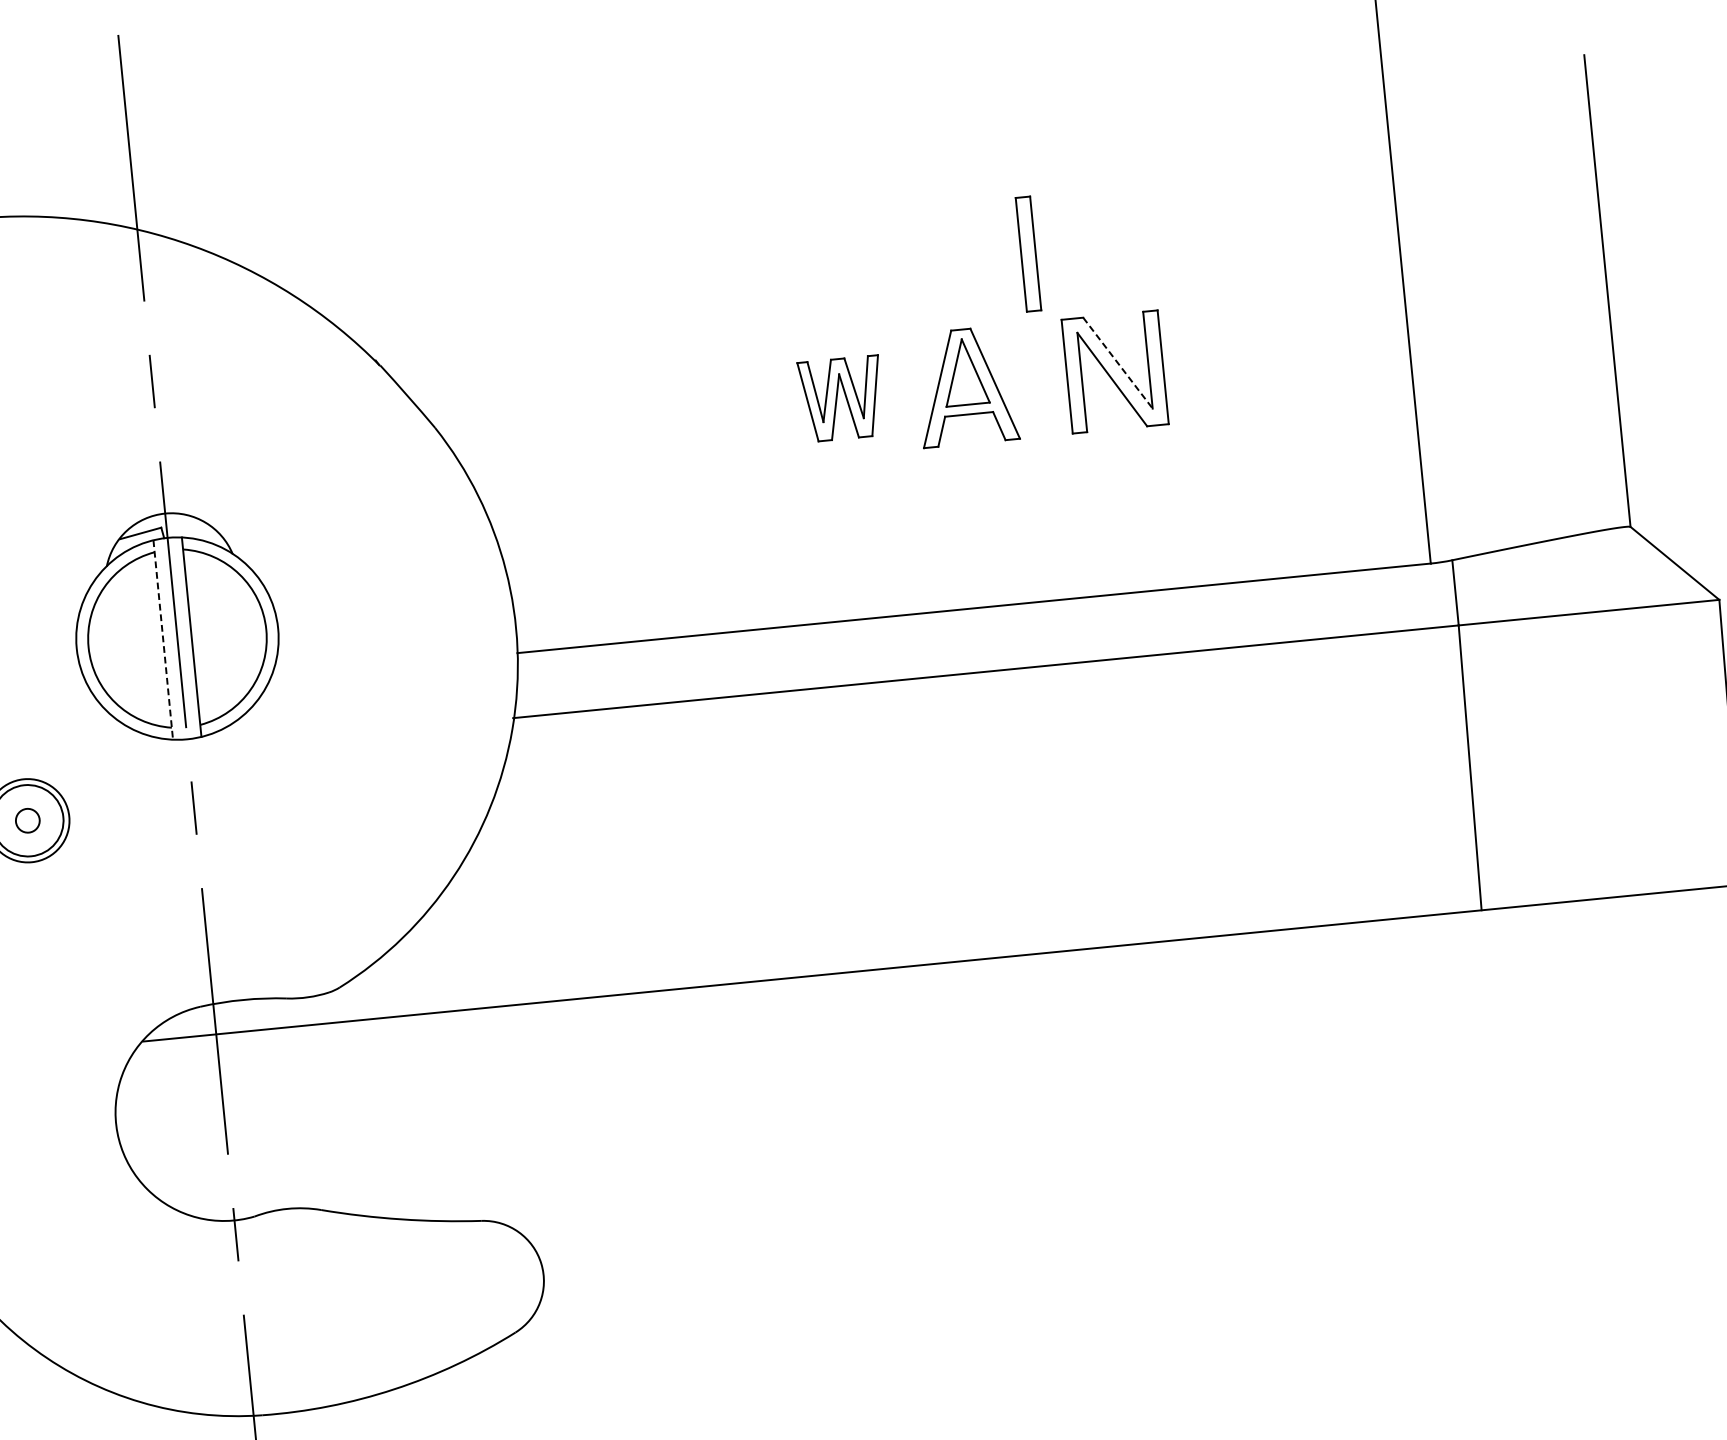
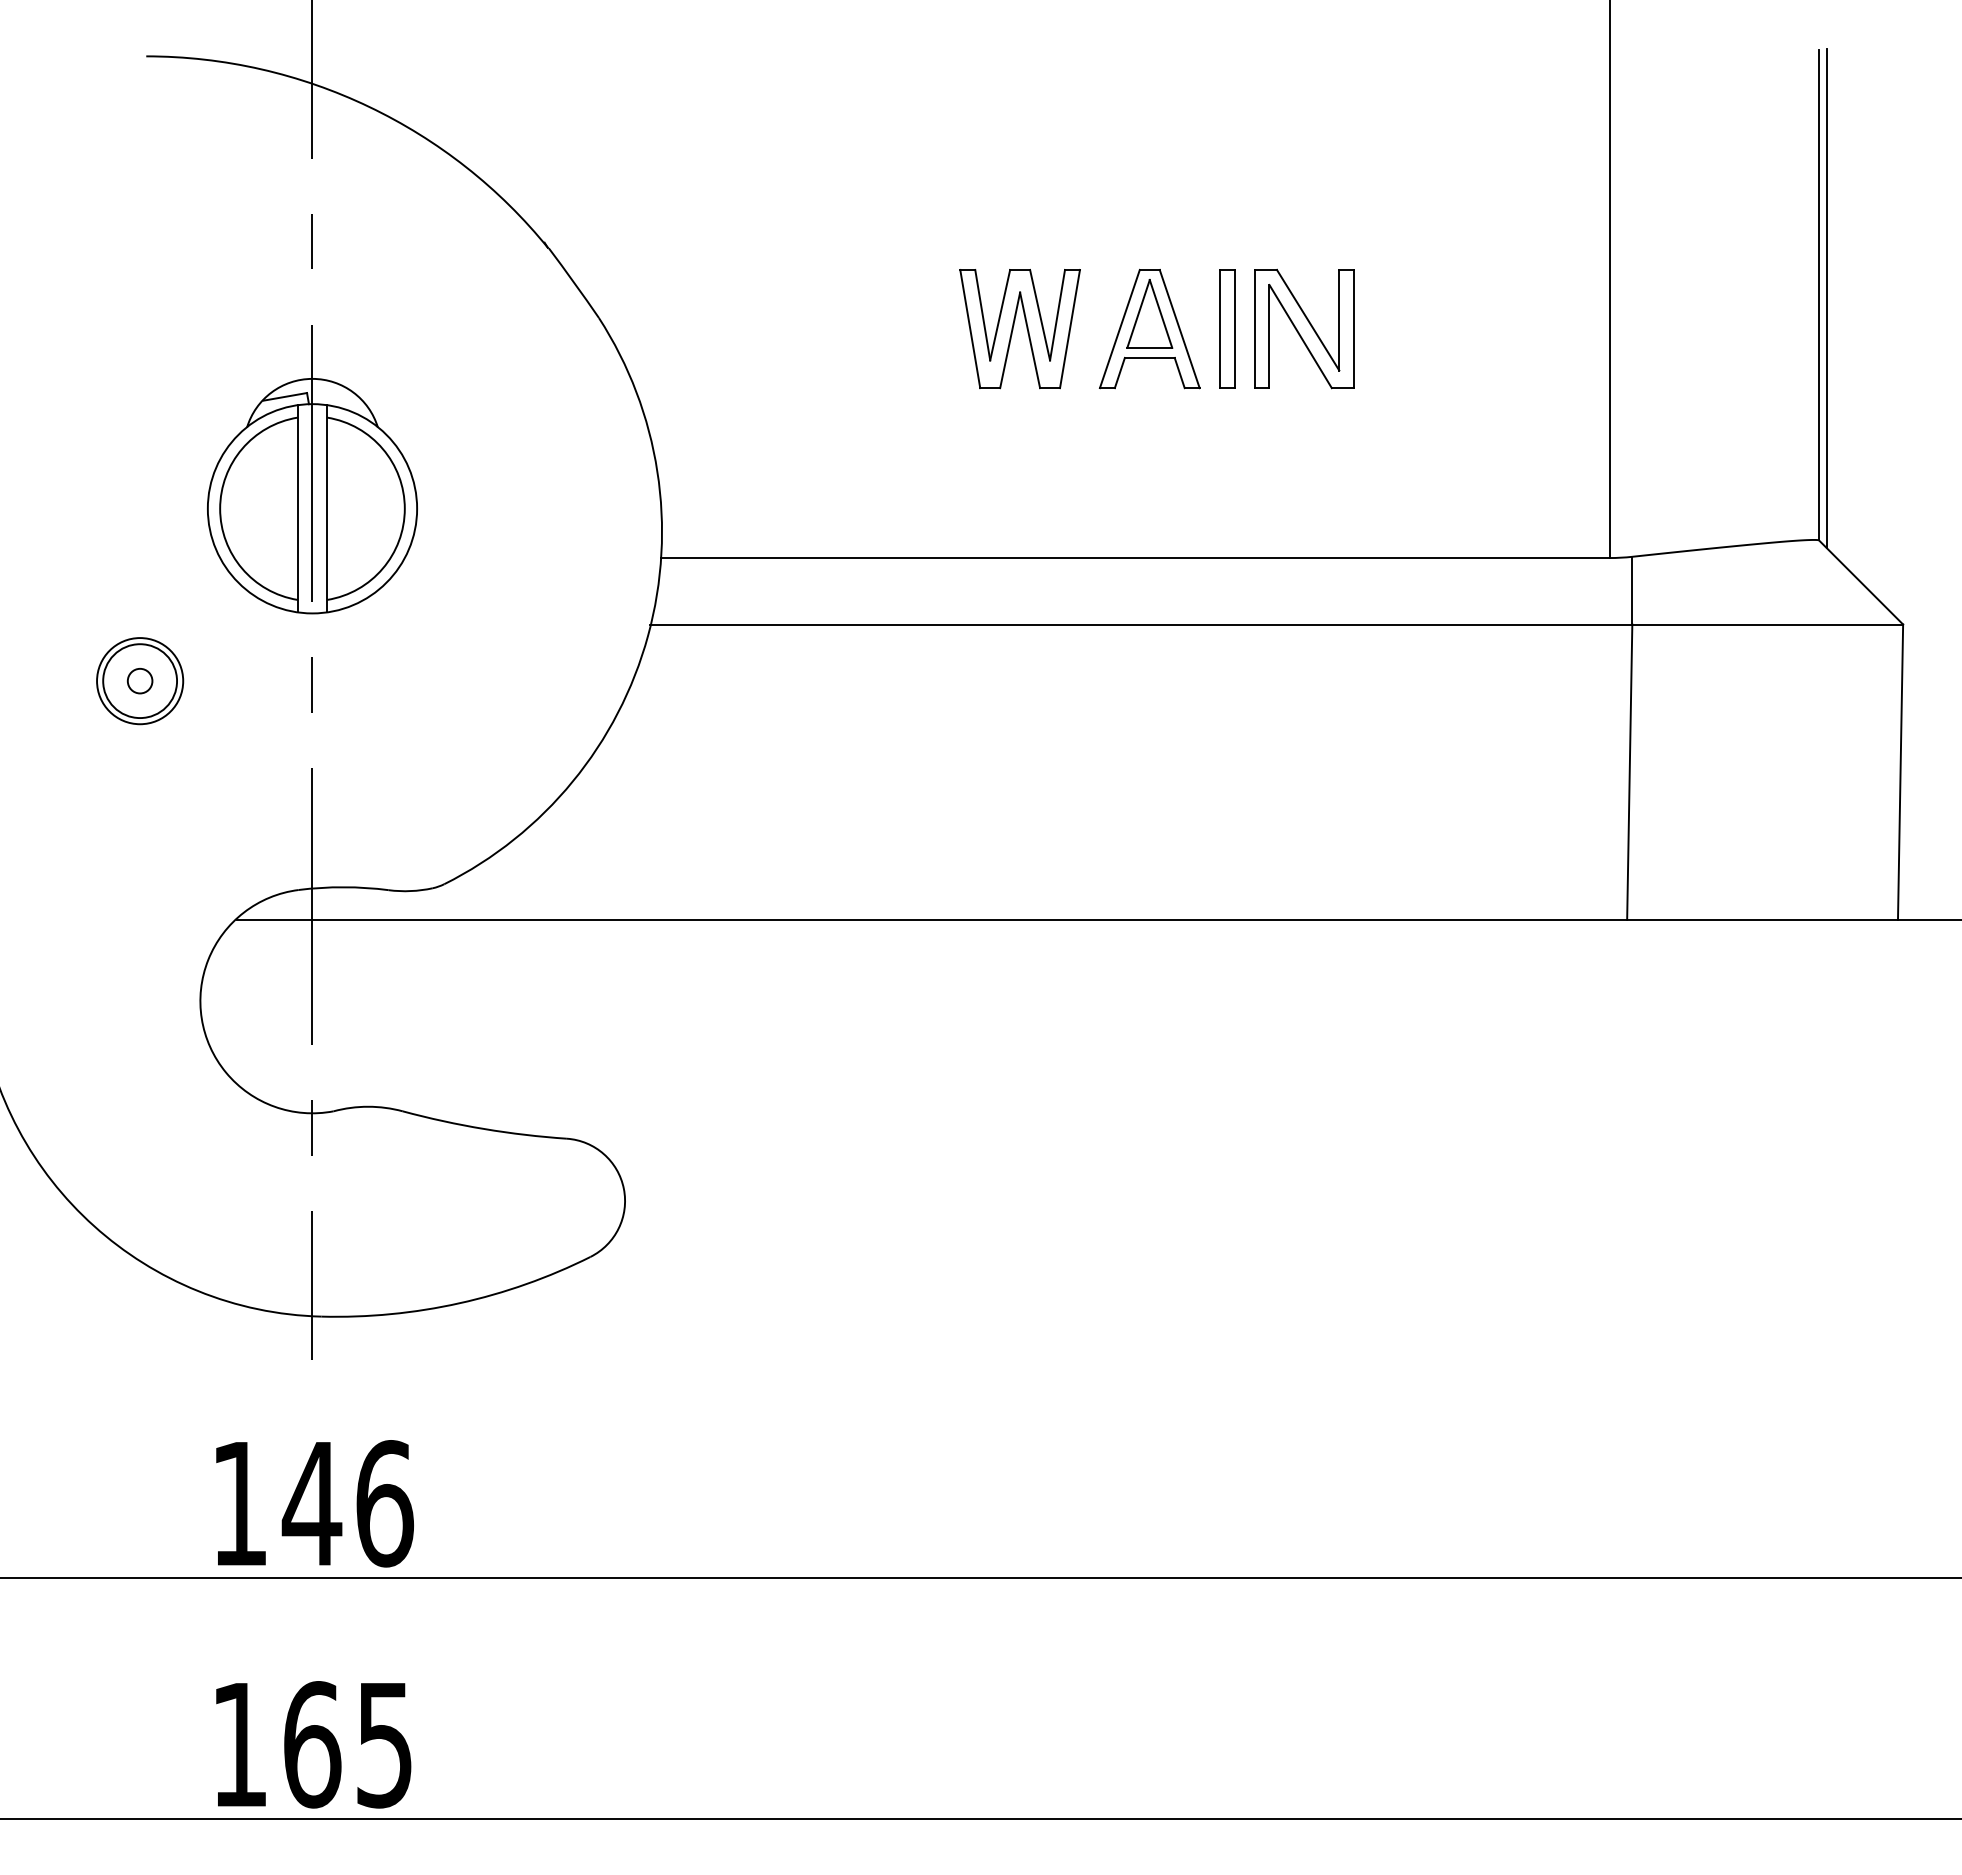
part: (1028, 253) -> (1227, 328), moved
line: (1614, 293) -> (1826, 298), added
line: (1118, 363) -> (1308, 320), dashed -> solid
part: (841, 399) -> (1019, 329), size x1.43
line: (163, 639) -> (297, 508), dashed -> solid

